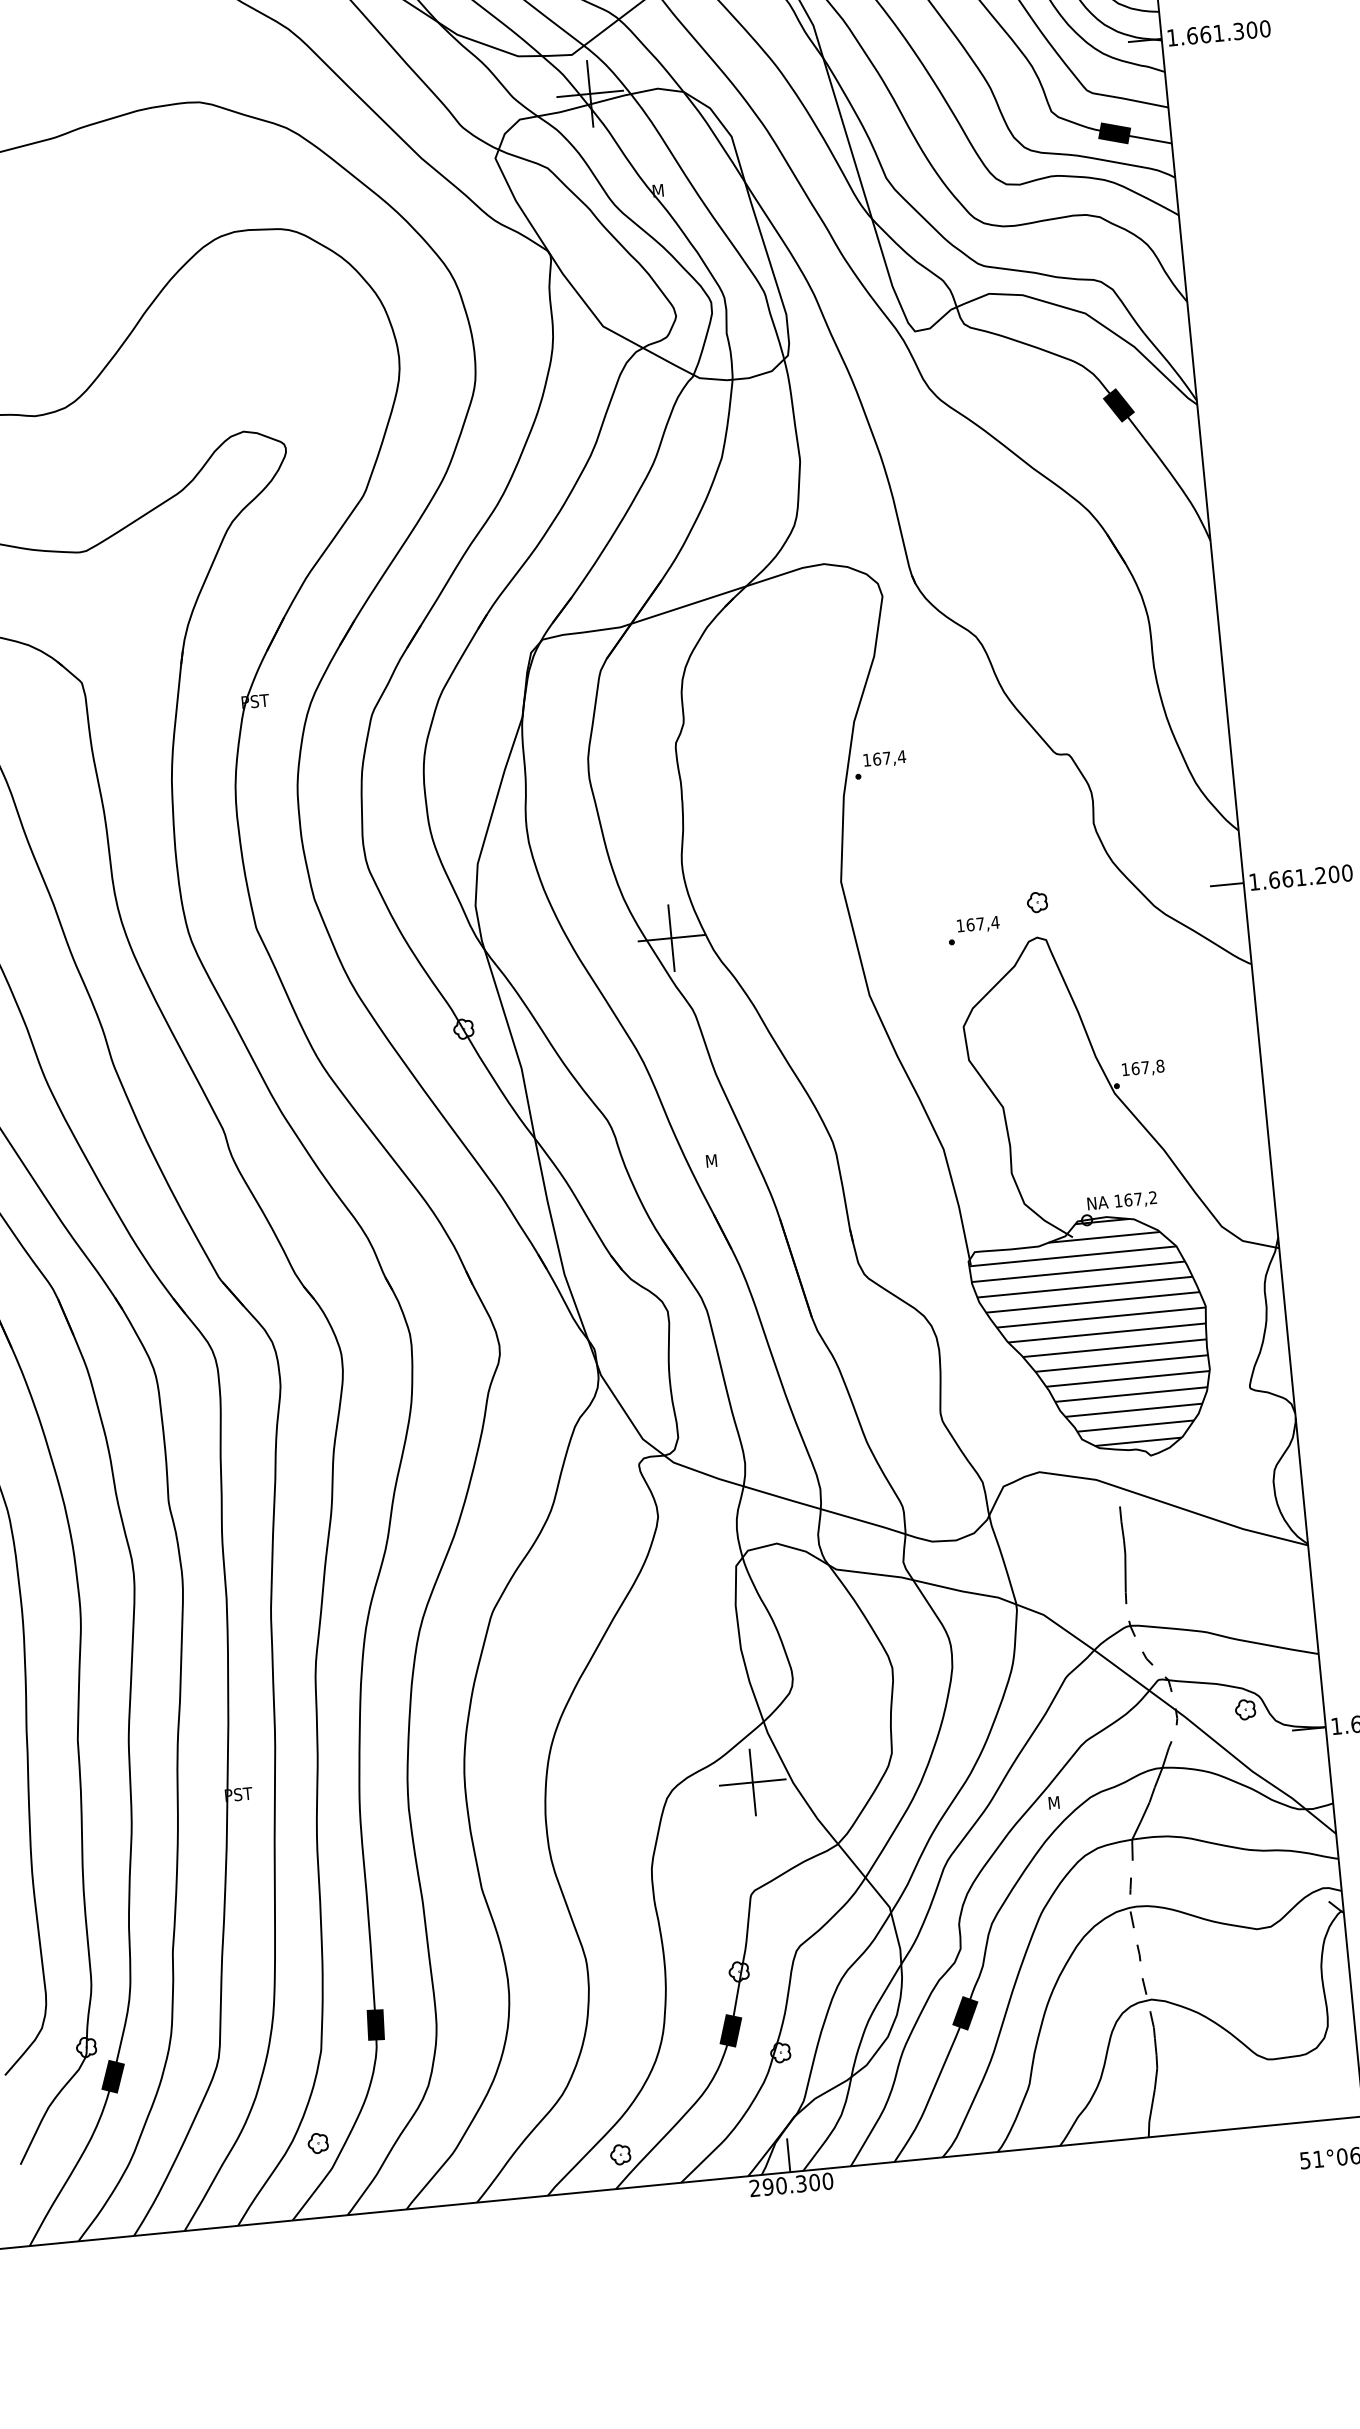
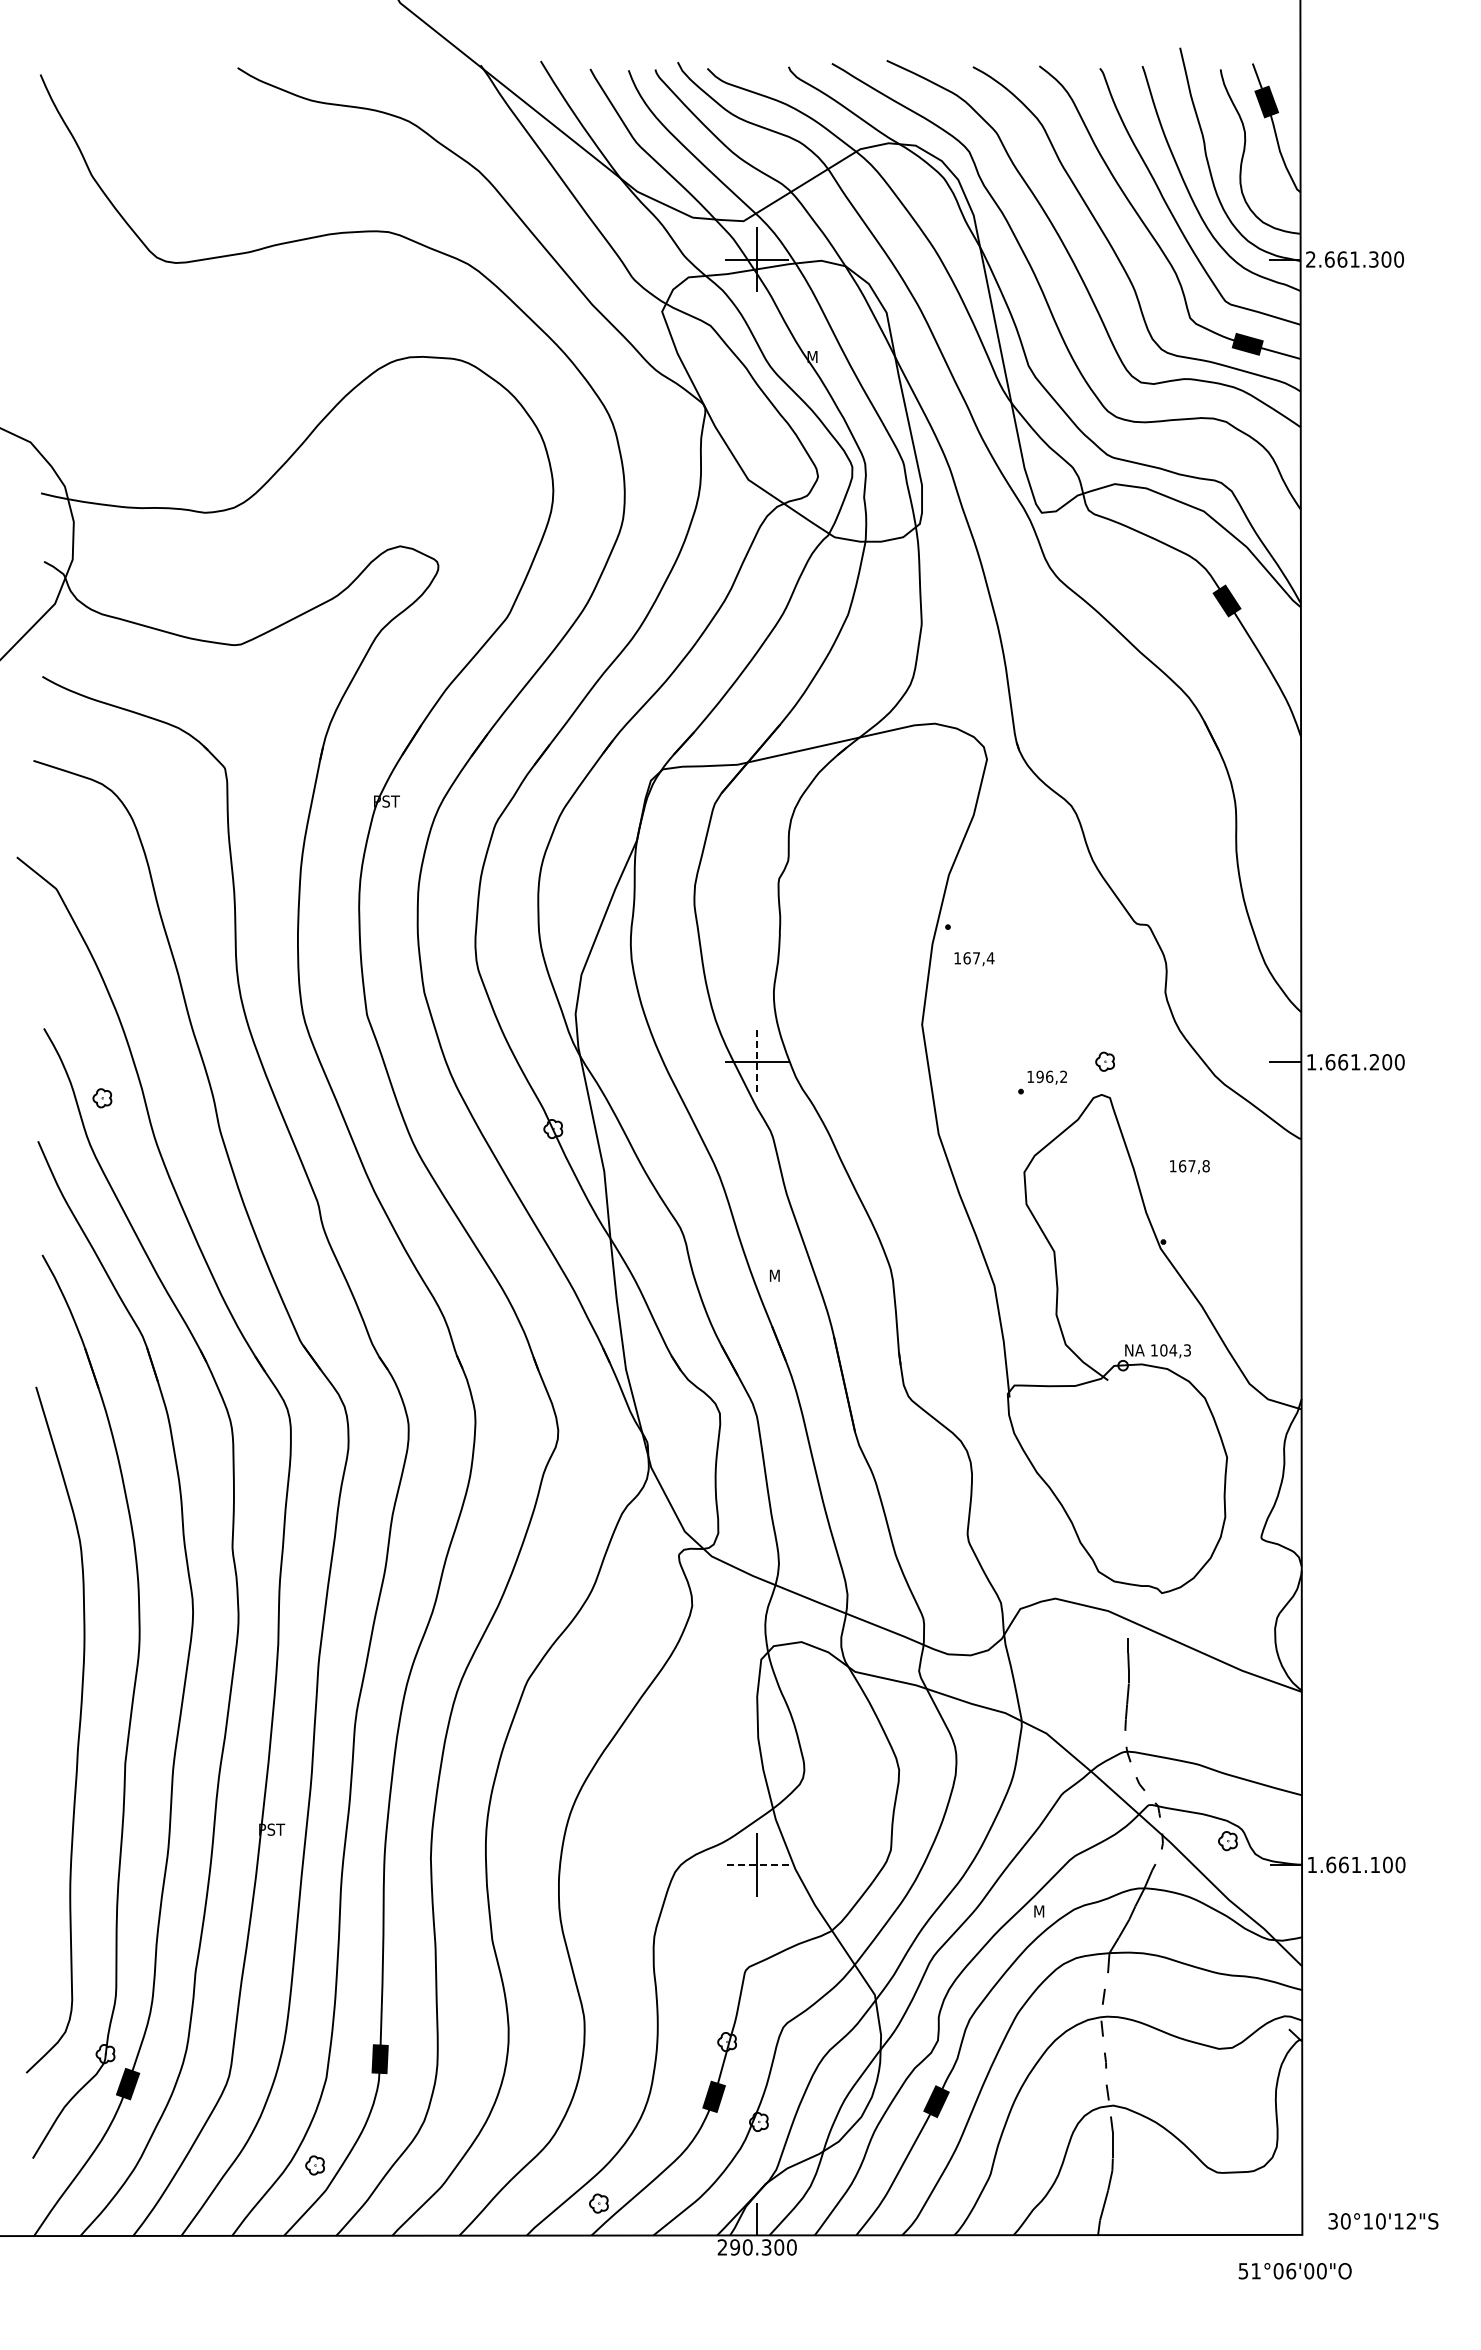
text: (1172, 37) -> (1310, 259), 1.661.300 -> 2.661.300
text: (884, 759) -> (974, 959), moved
text: (982, 923) -> (1051, 1076), 167,4 -> 196,2
line: (671, 938) -> (757, 1062), solid -> dashed
text: (1142, 1069) -> (1189, 1167), moved
text: (1140, 1199) -> (1175, 1350), 167,2 -> 104,3
hatch: (1092, 1334) -> (1117, 1473), removed
line: (751, 1782) -> (756, 1864), solid -> dashed

